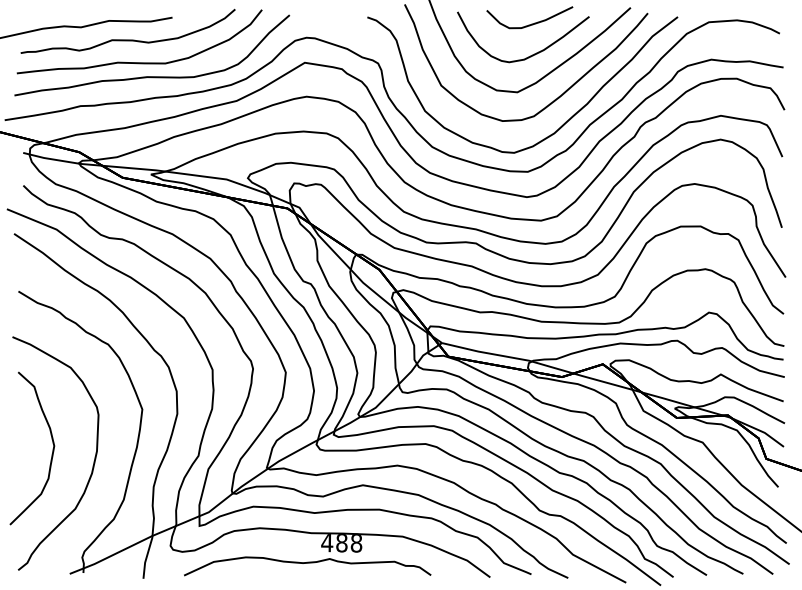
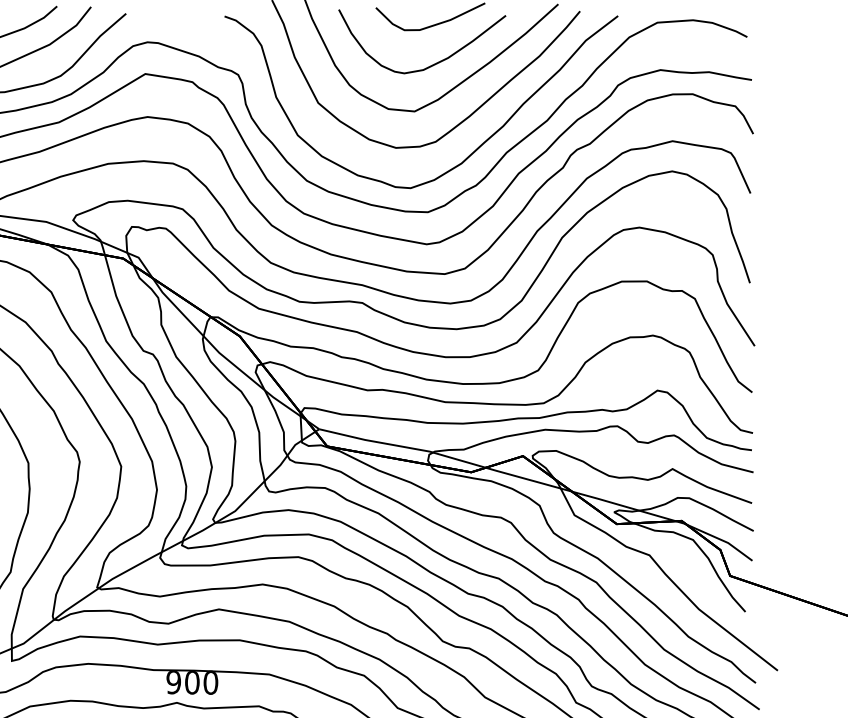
text: (341, 543) -> (191, 683), 488 -> 900

